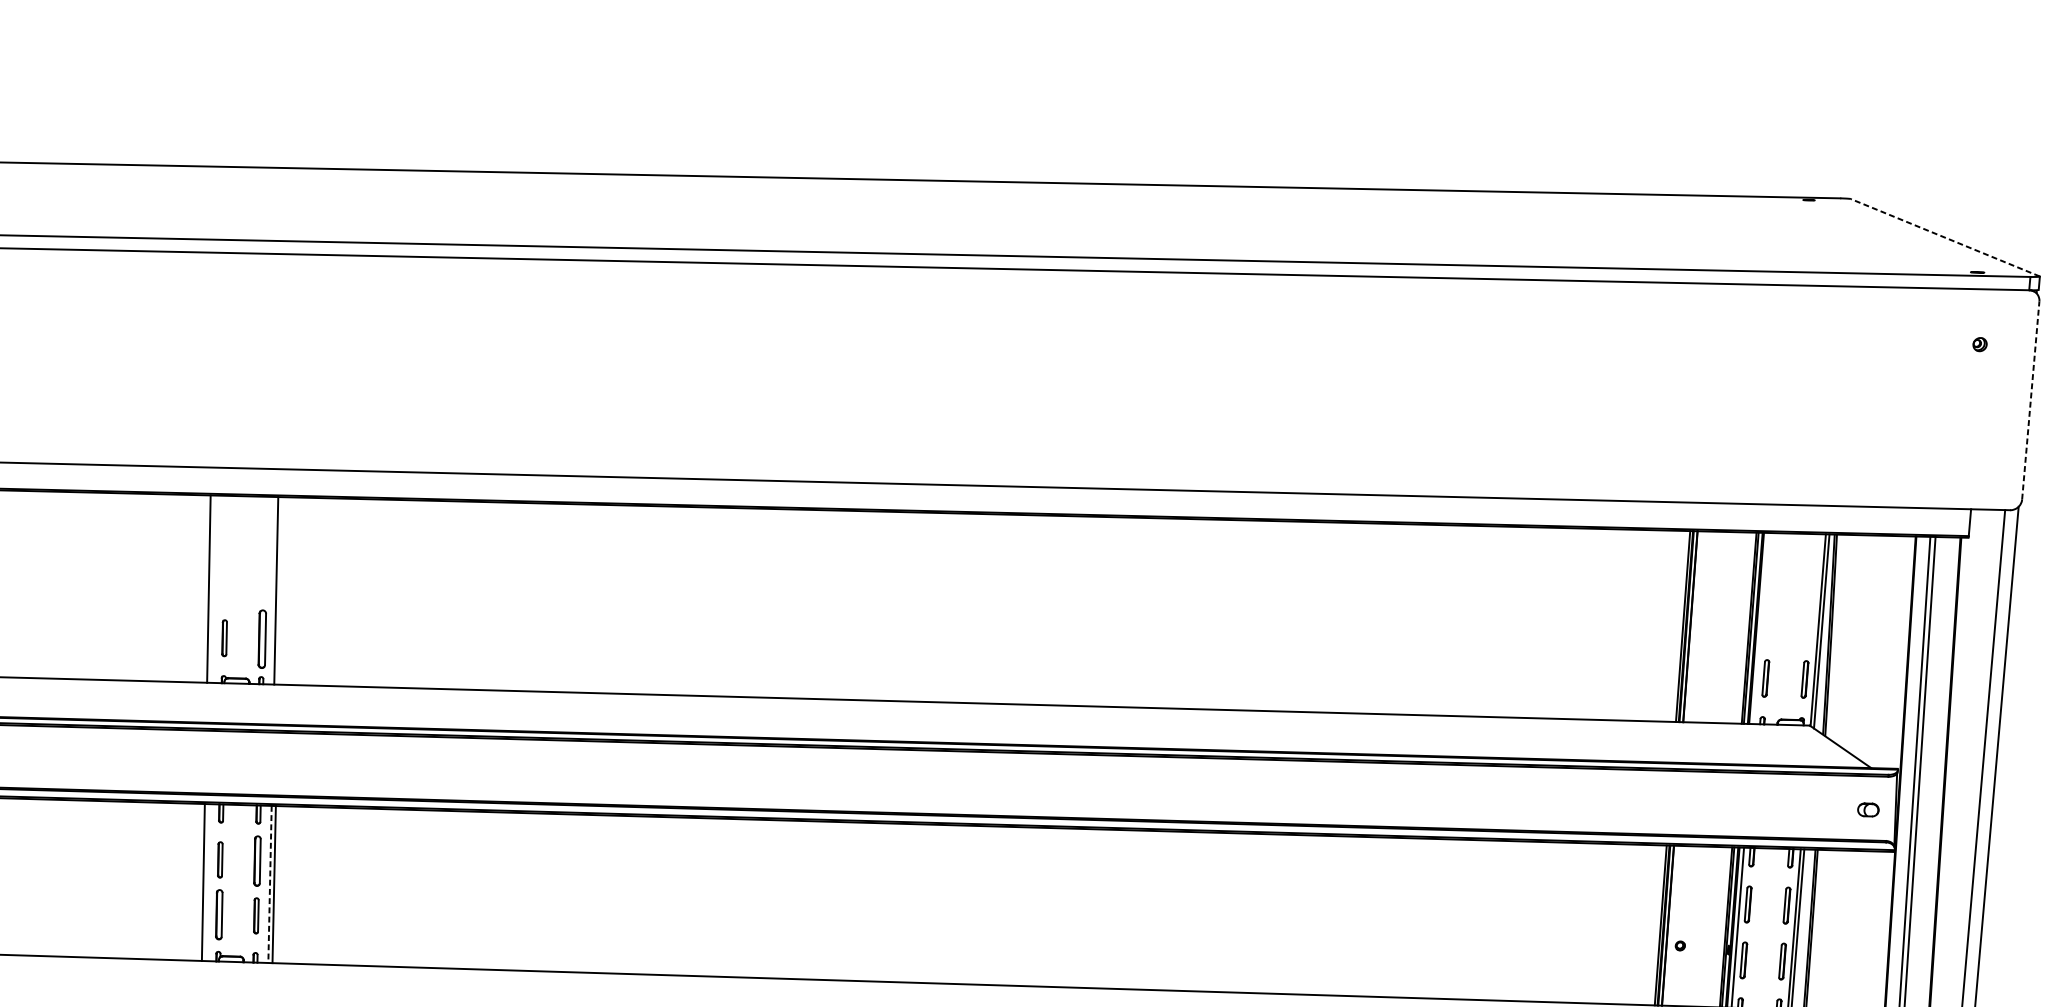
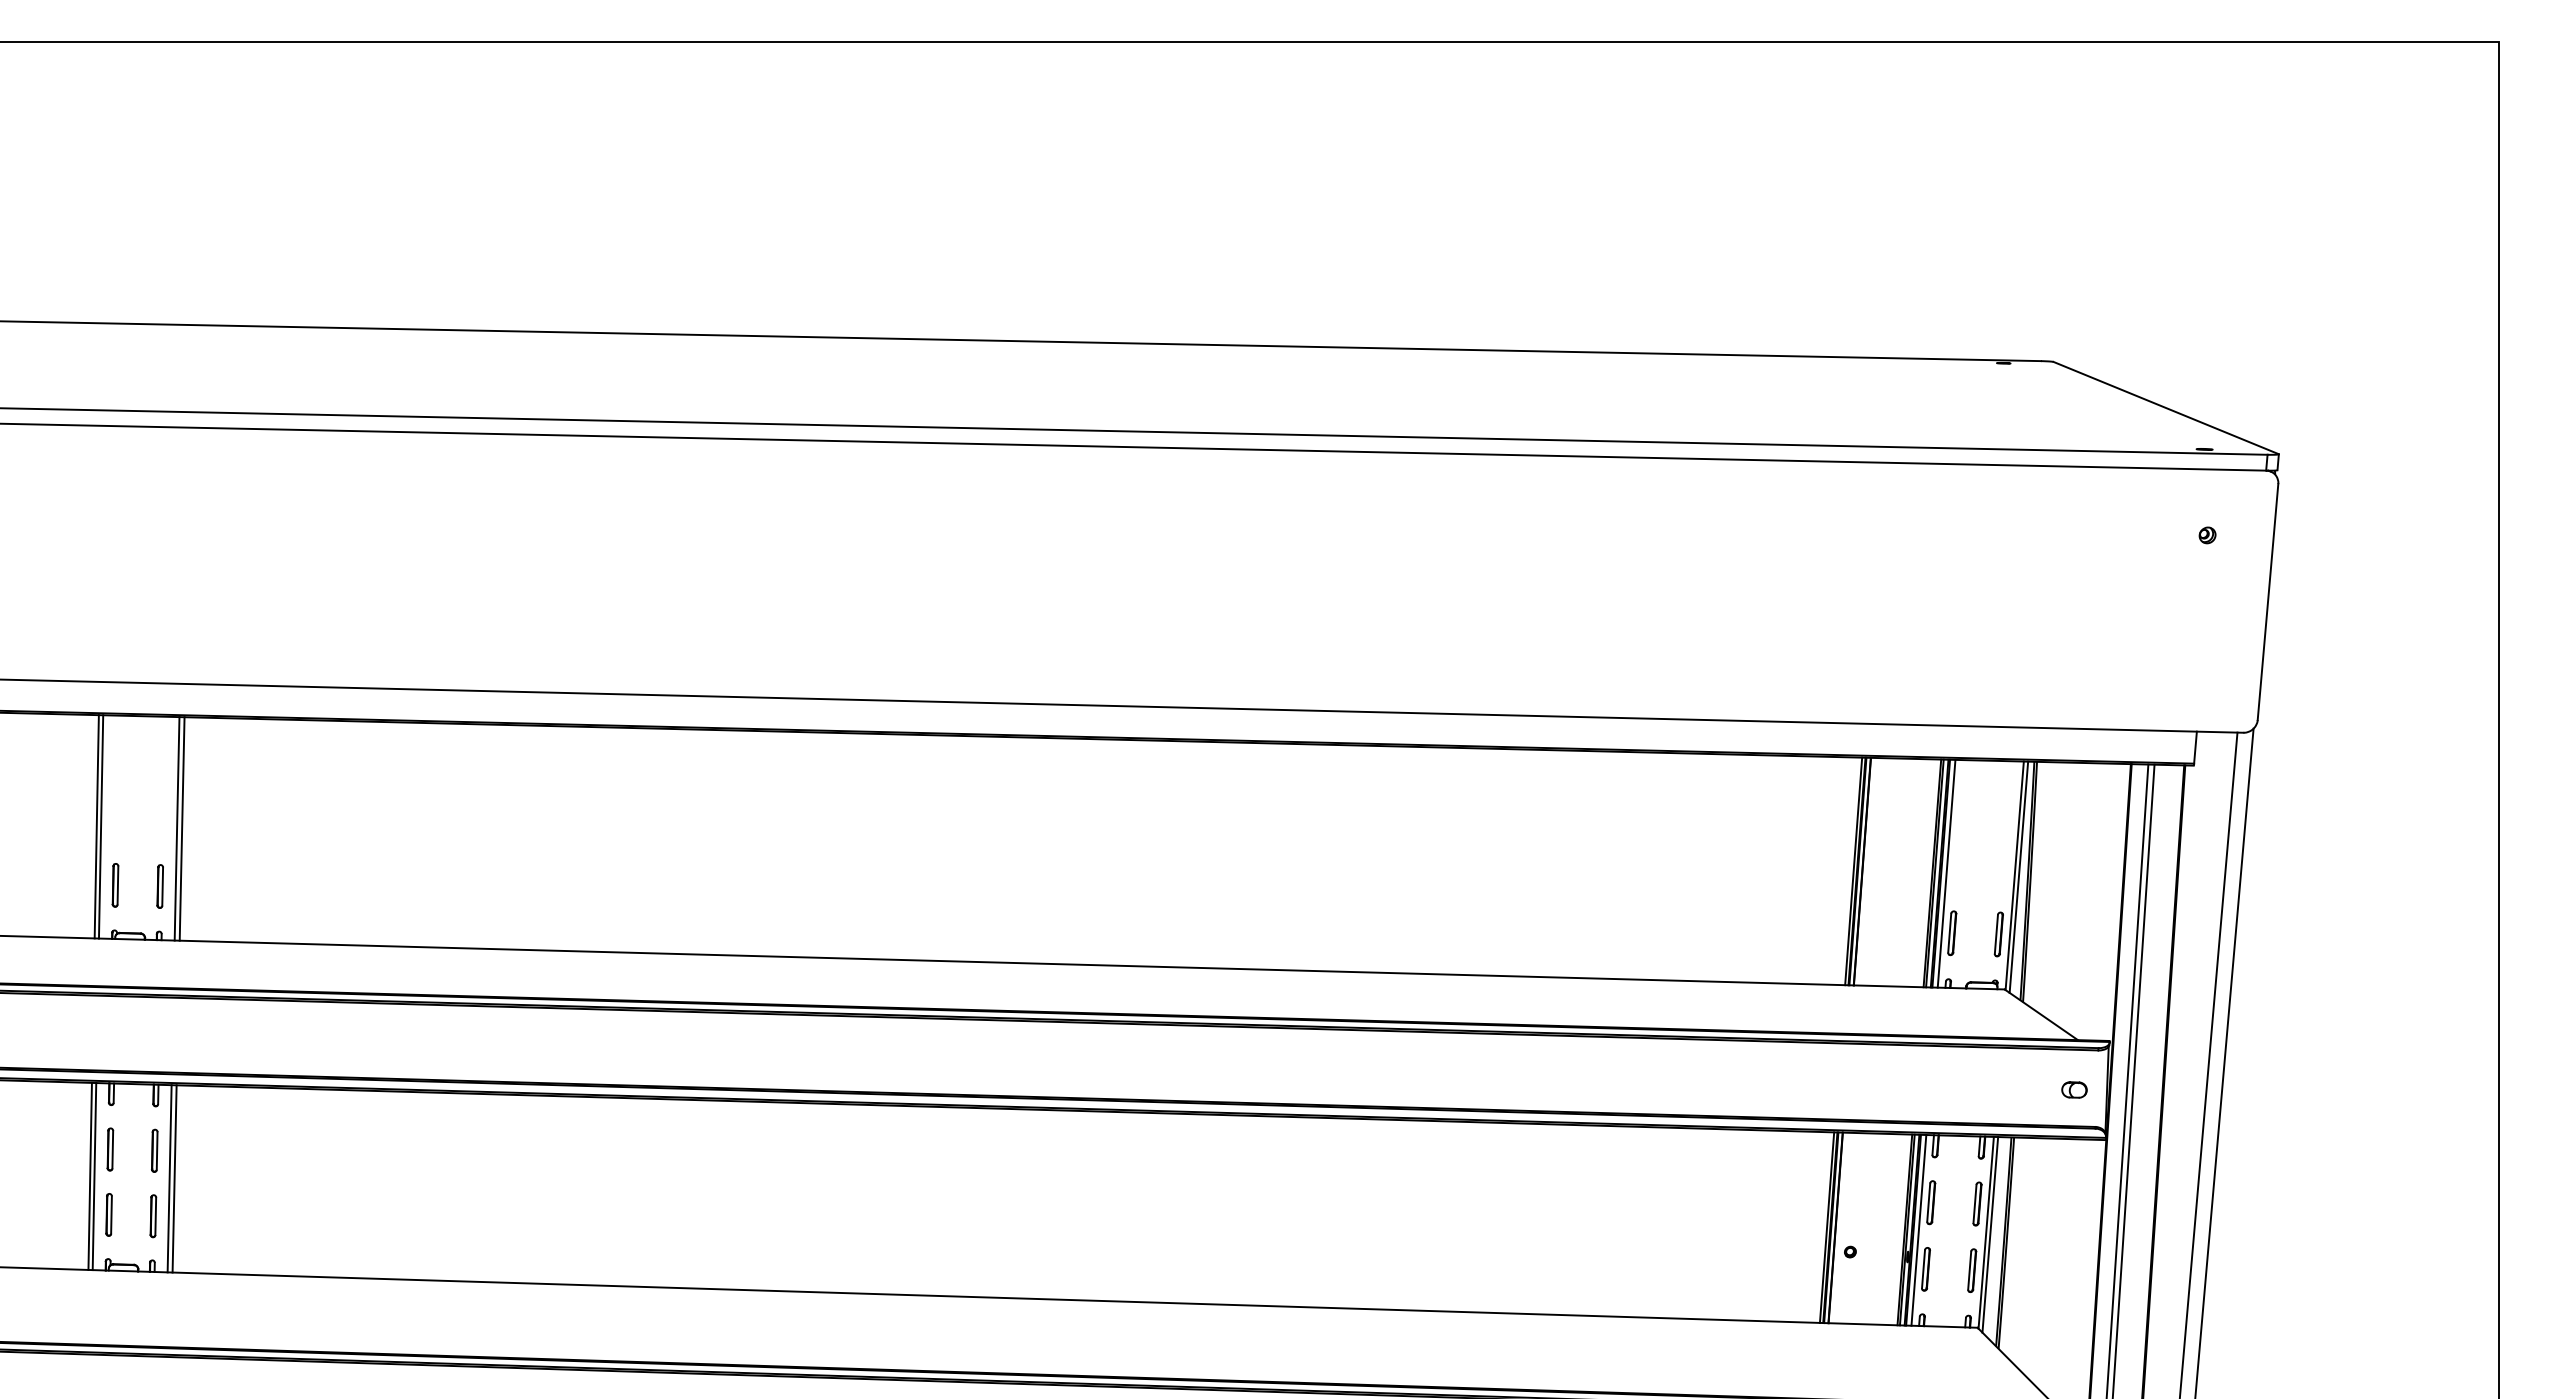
line: (1945, 238) -> (2166, 408), dashed -> solid
line: (2031, 400) -> (2268, 601), dashed -> solid
line: (212, 588) -> (100, 826), added
line: (279, 590) -> (181, 828), added
line: (1760, 628) -> (1946, 873), added
part: (261, 639) -> (159, 886), size x0.62
part: (257, 860) -> (154, 1150), size x0.71
line: (206, 882) -> (94, 1176), added
line: (269, 884) -> (169, 1178), dashed -> solid
part: (218, 914) -> (108, 1214), size x0.71

